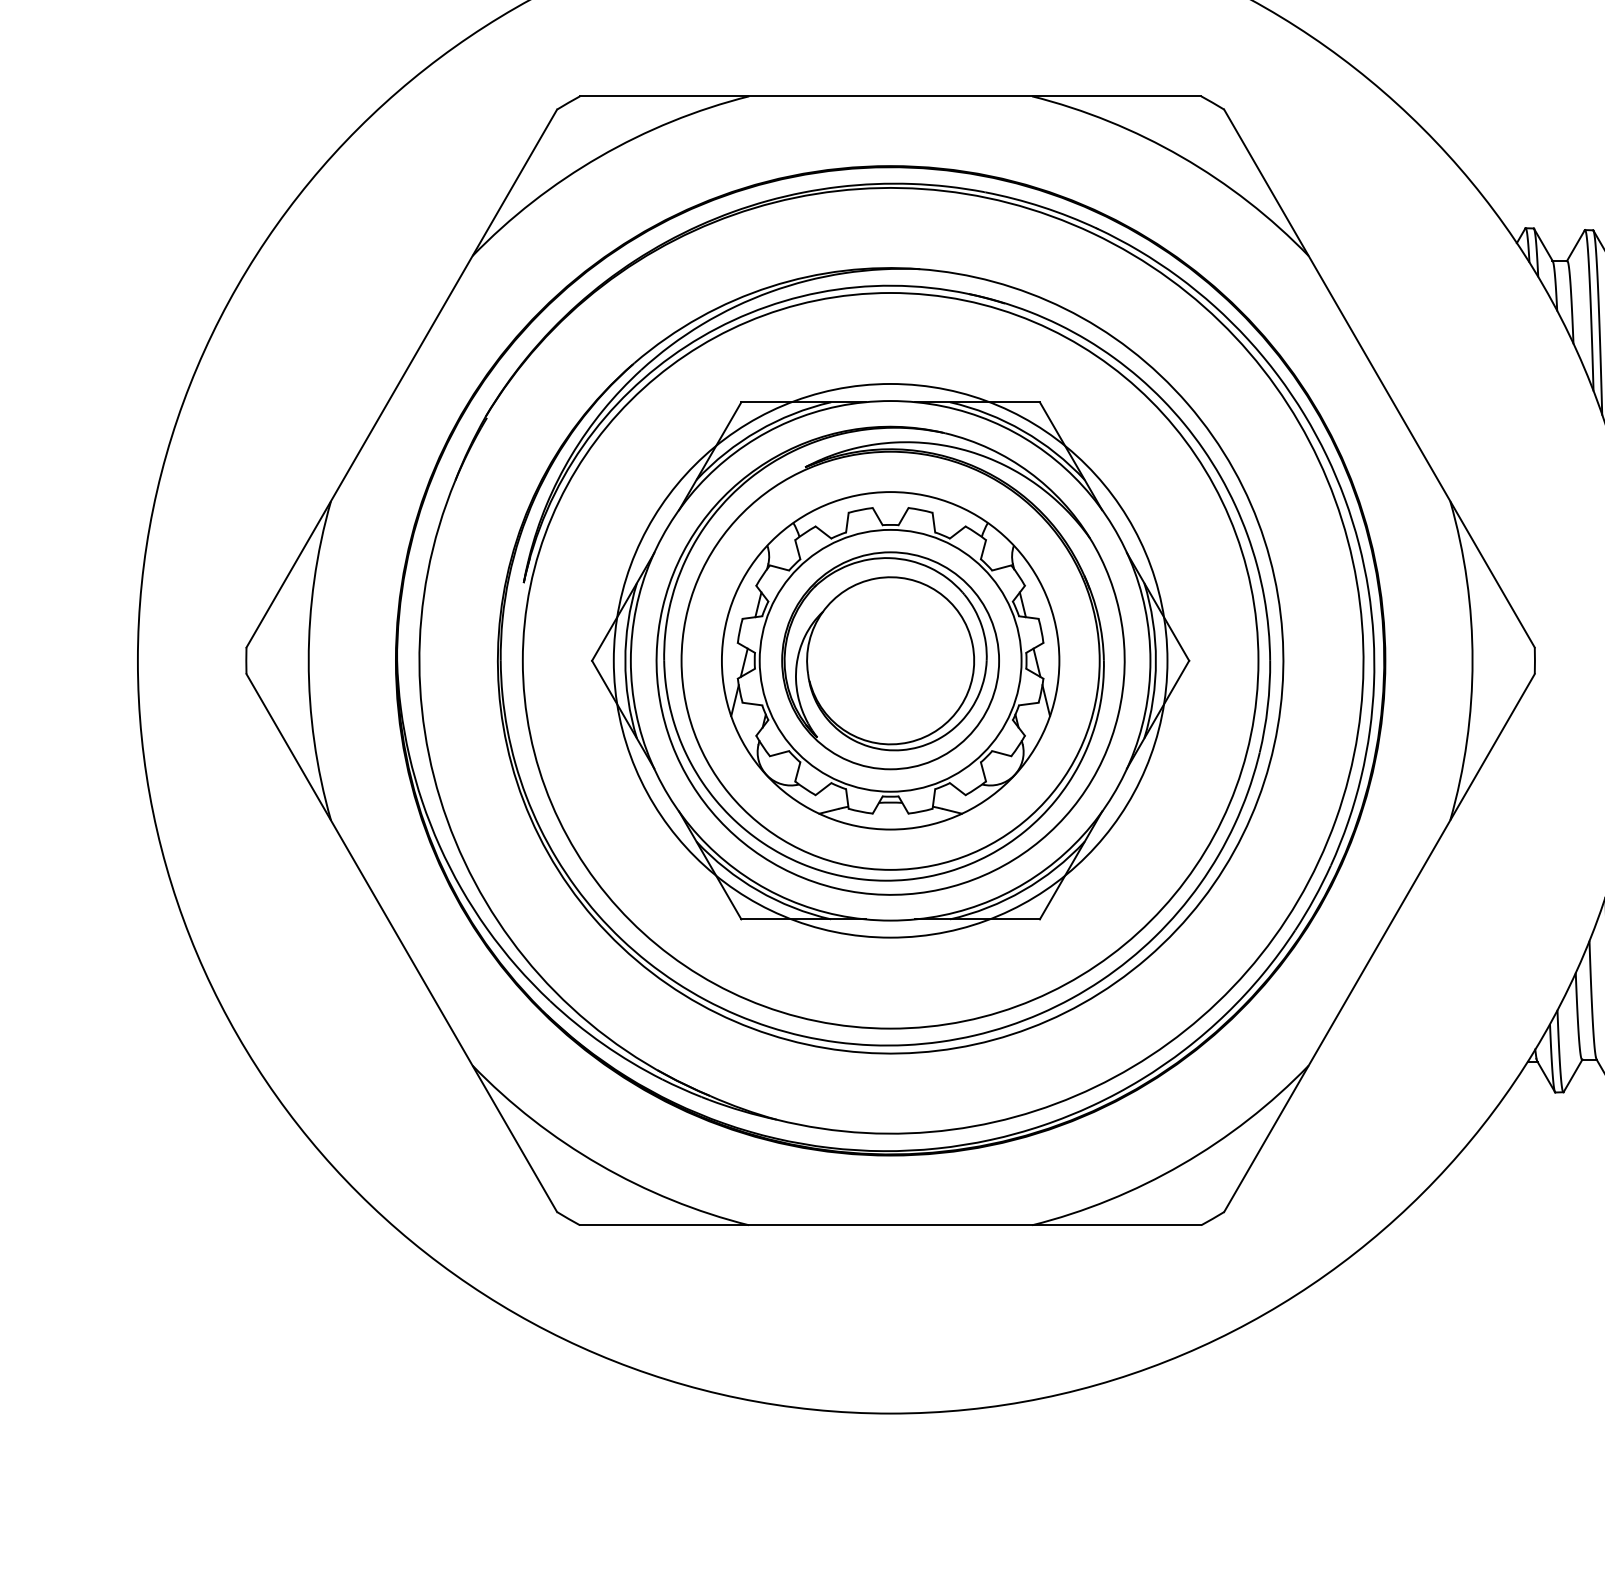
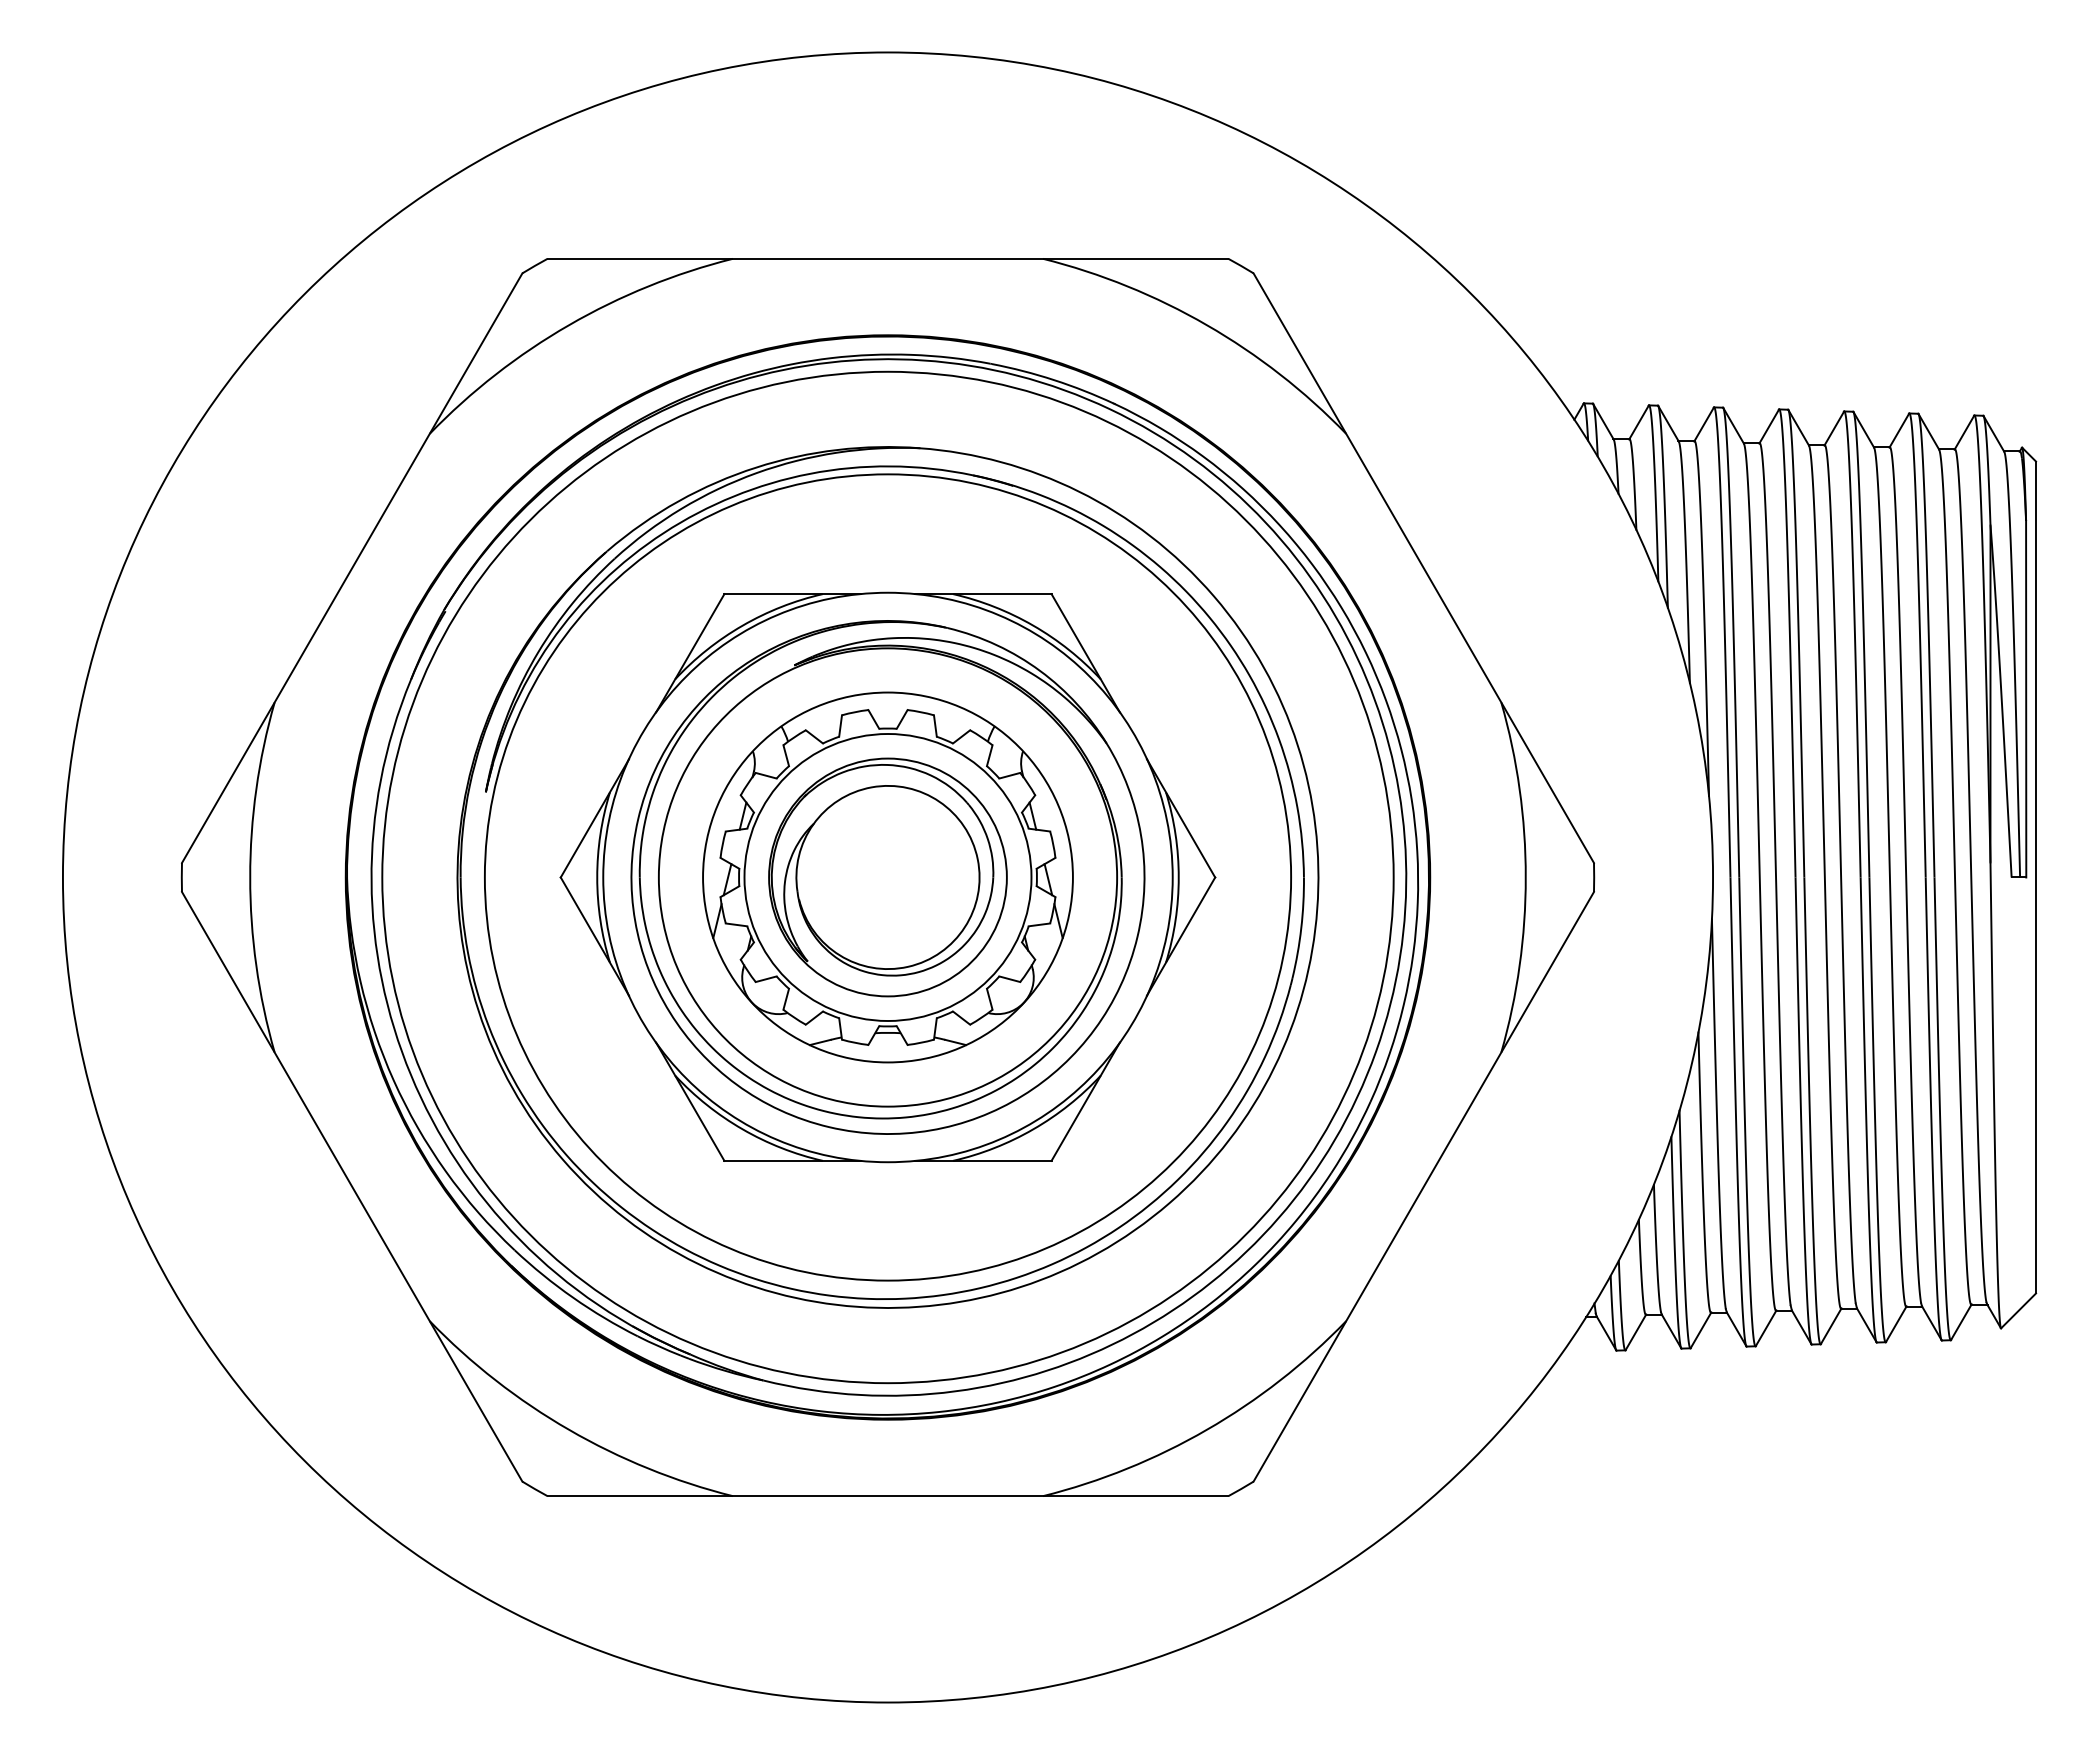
circle: (890, 660) -> (887, 877), size x1.67

